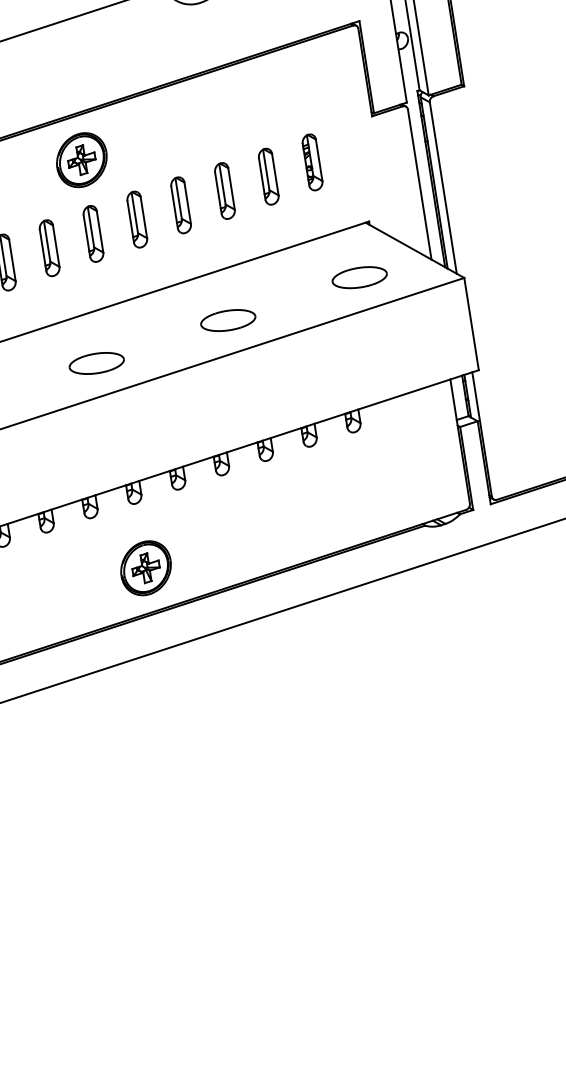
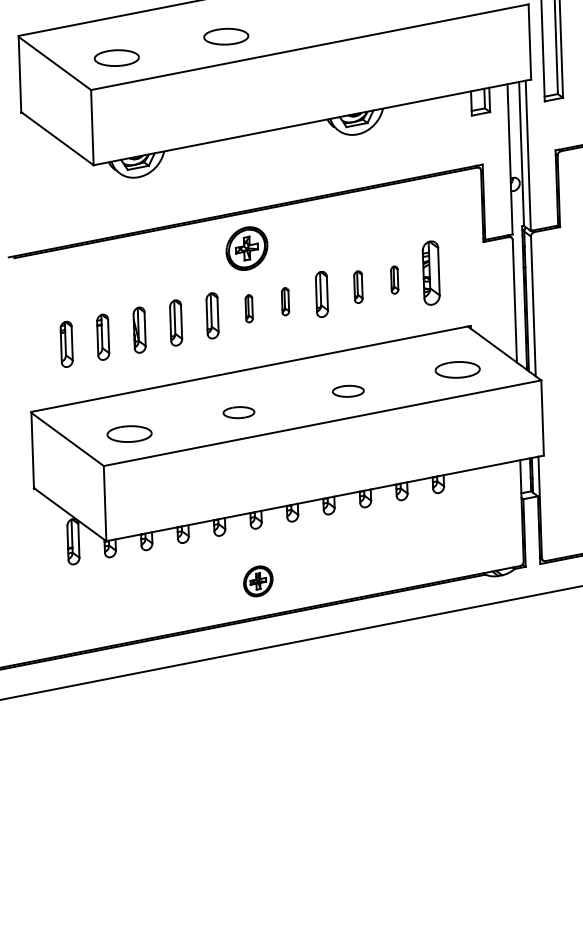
part: (312, 161) -> (431, 272), size x1.4
part: (268, 175) -> (394, 279), size x0.6
part: (224, 189) -> (358, 286), size x0.7
part: (137, 219) -> (285, 301), size x0.6
part: (94, 233) -> (249, 308), size x0.6
part: (228, 320) -> (348, 391), size x0.7
part: (96, 363) -> (238, 412), size x0.7
part: (146, 568) -> (258, 581), size x0.7

